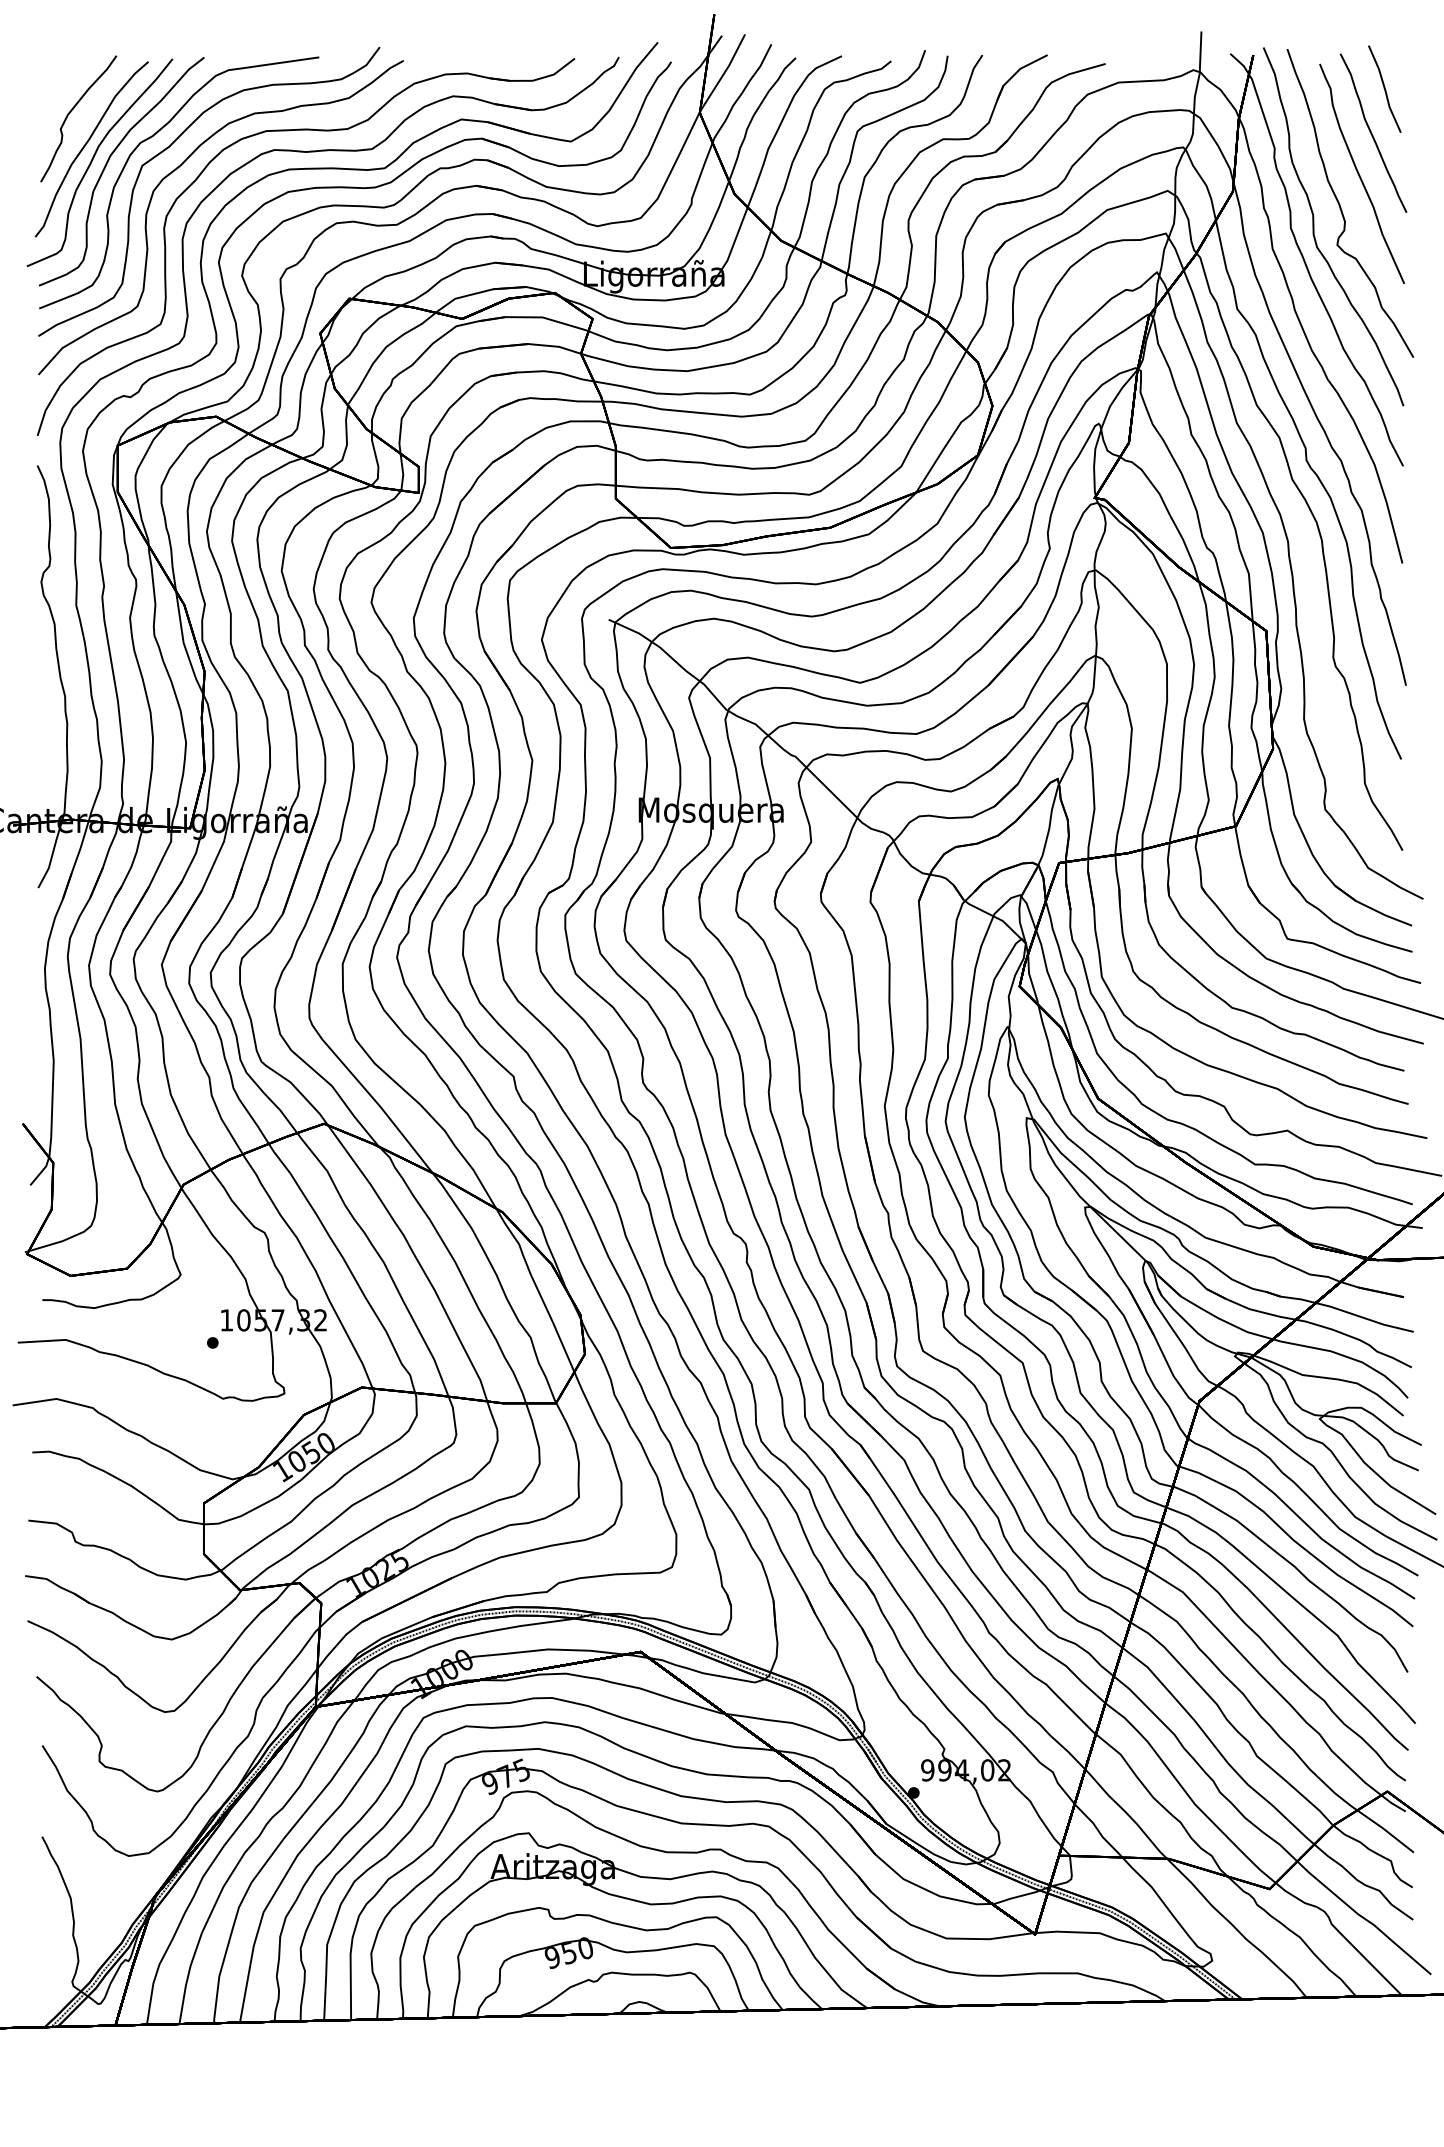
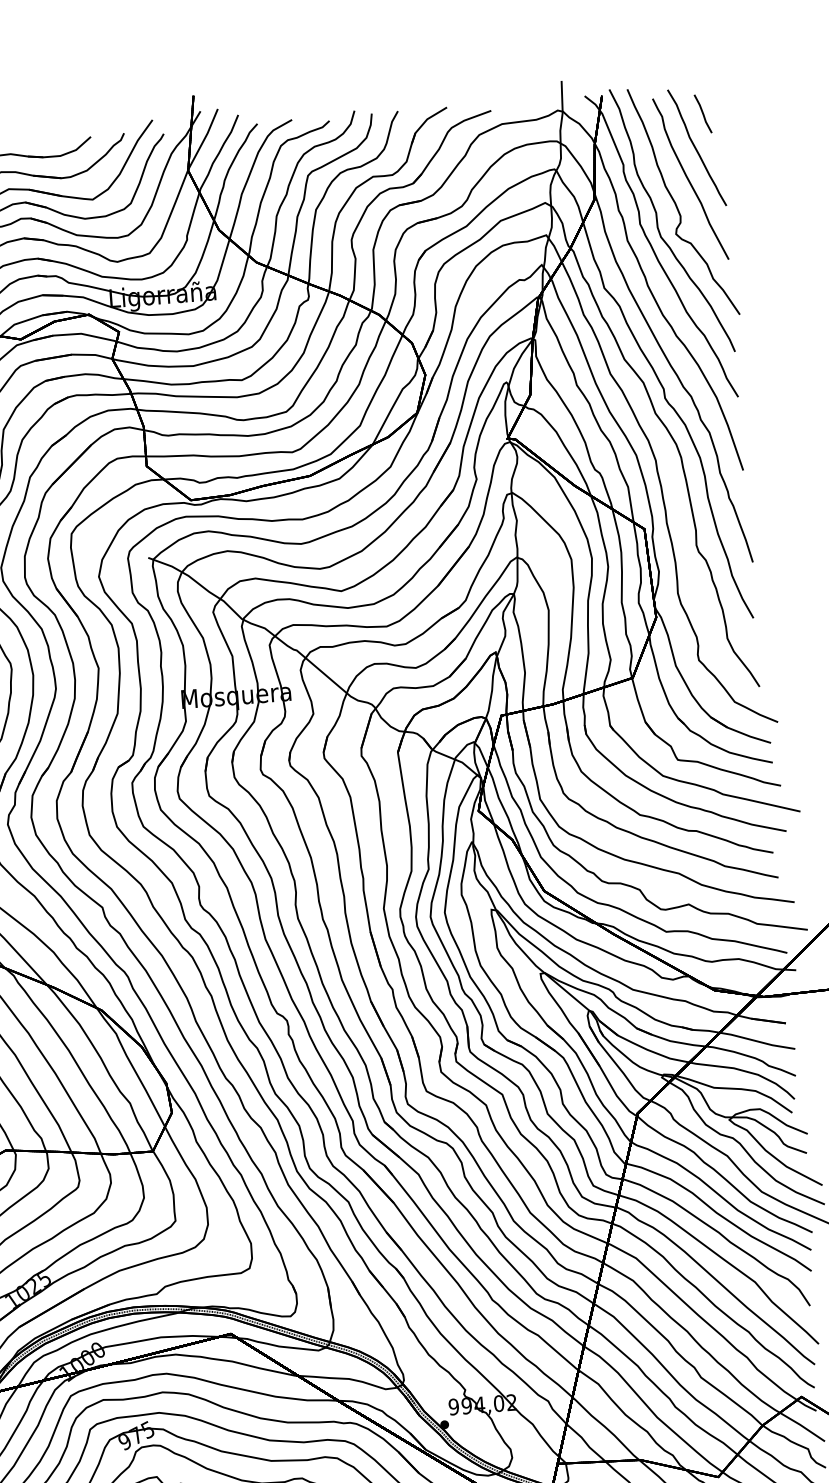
part: (1384, 88) -> (702, 113), size x0.6

